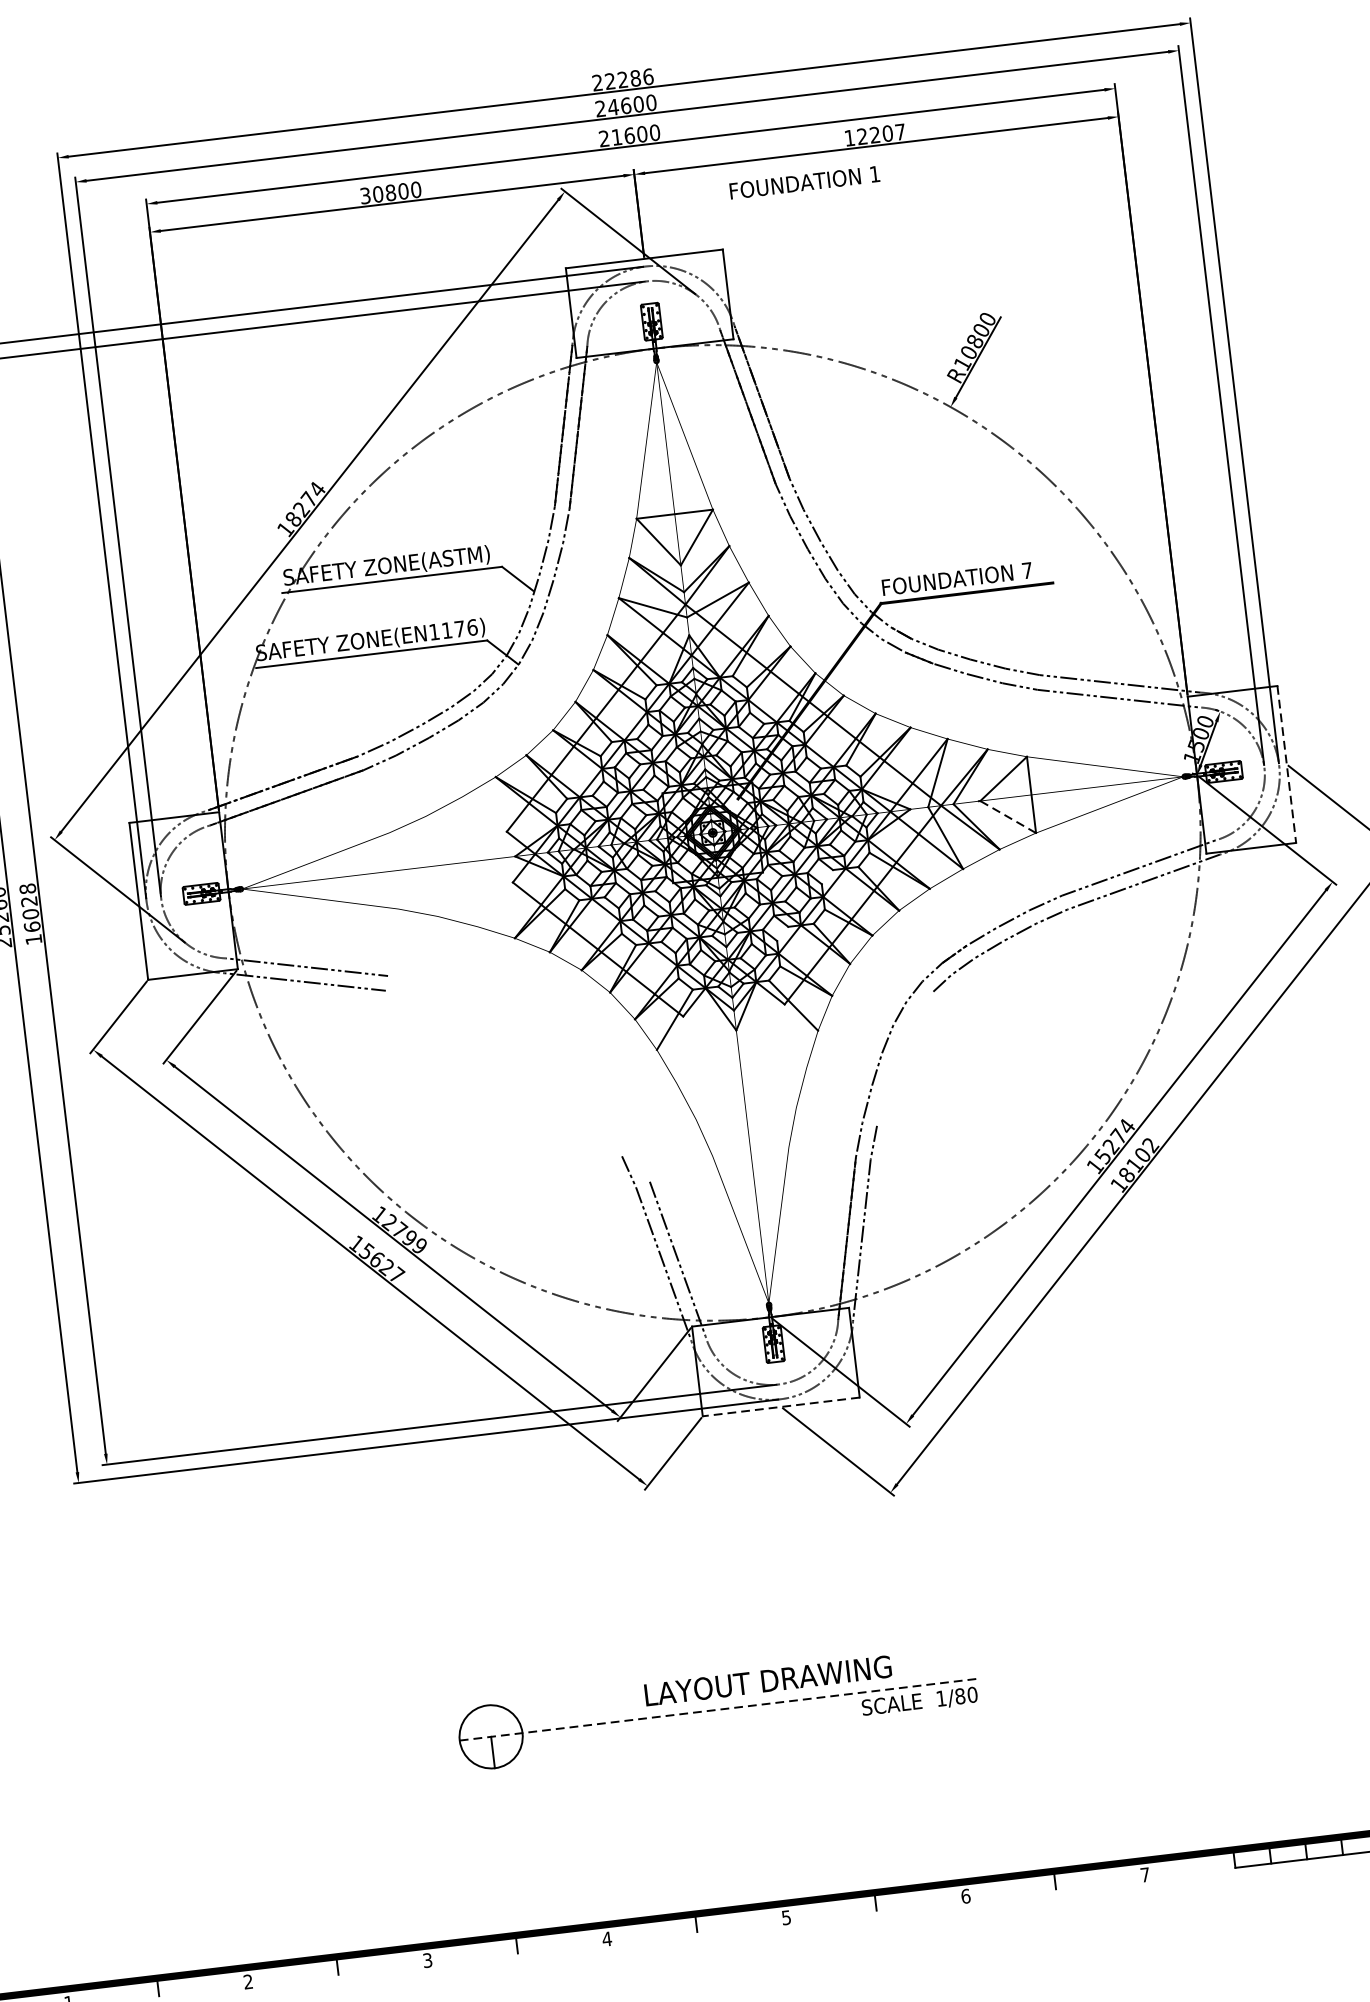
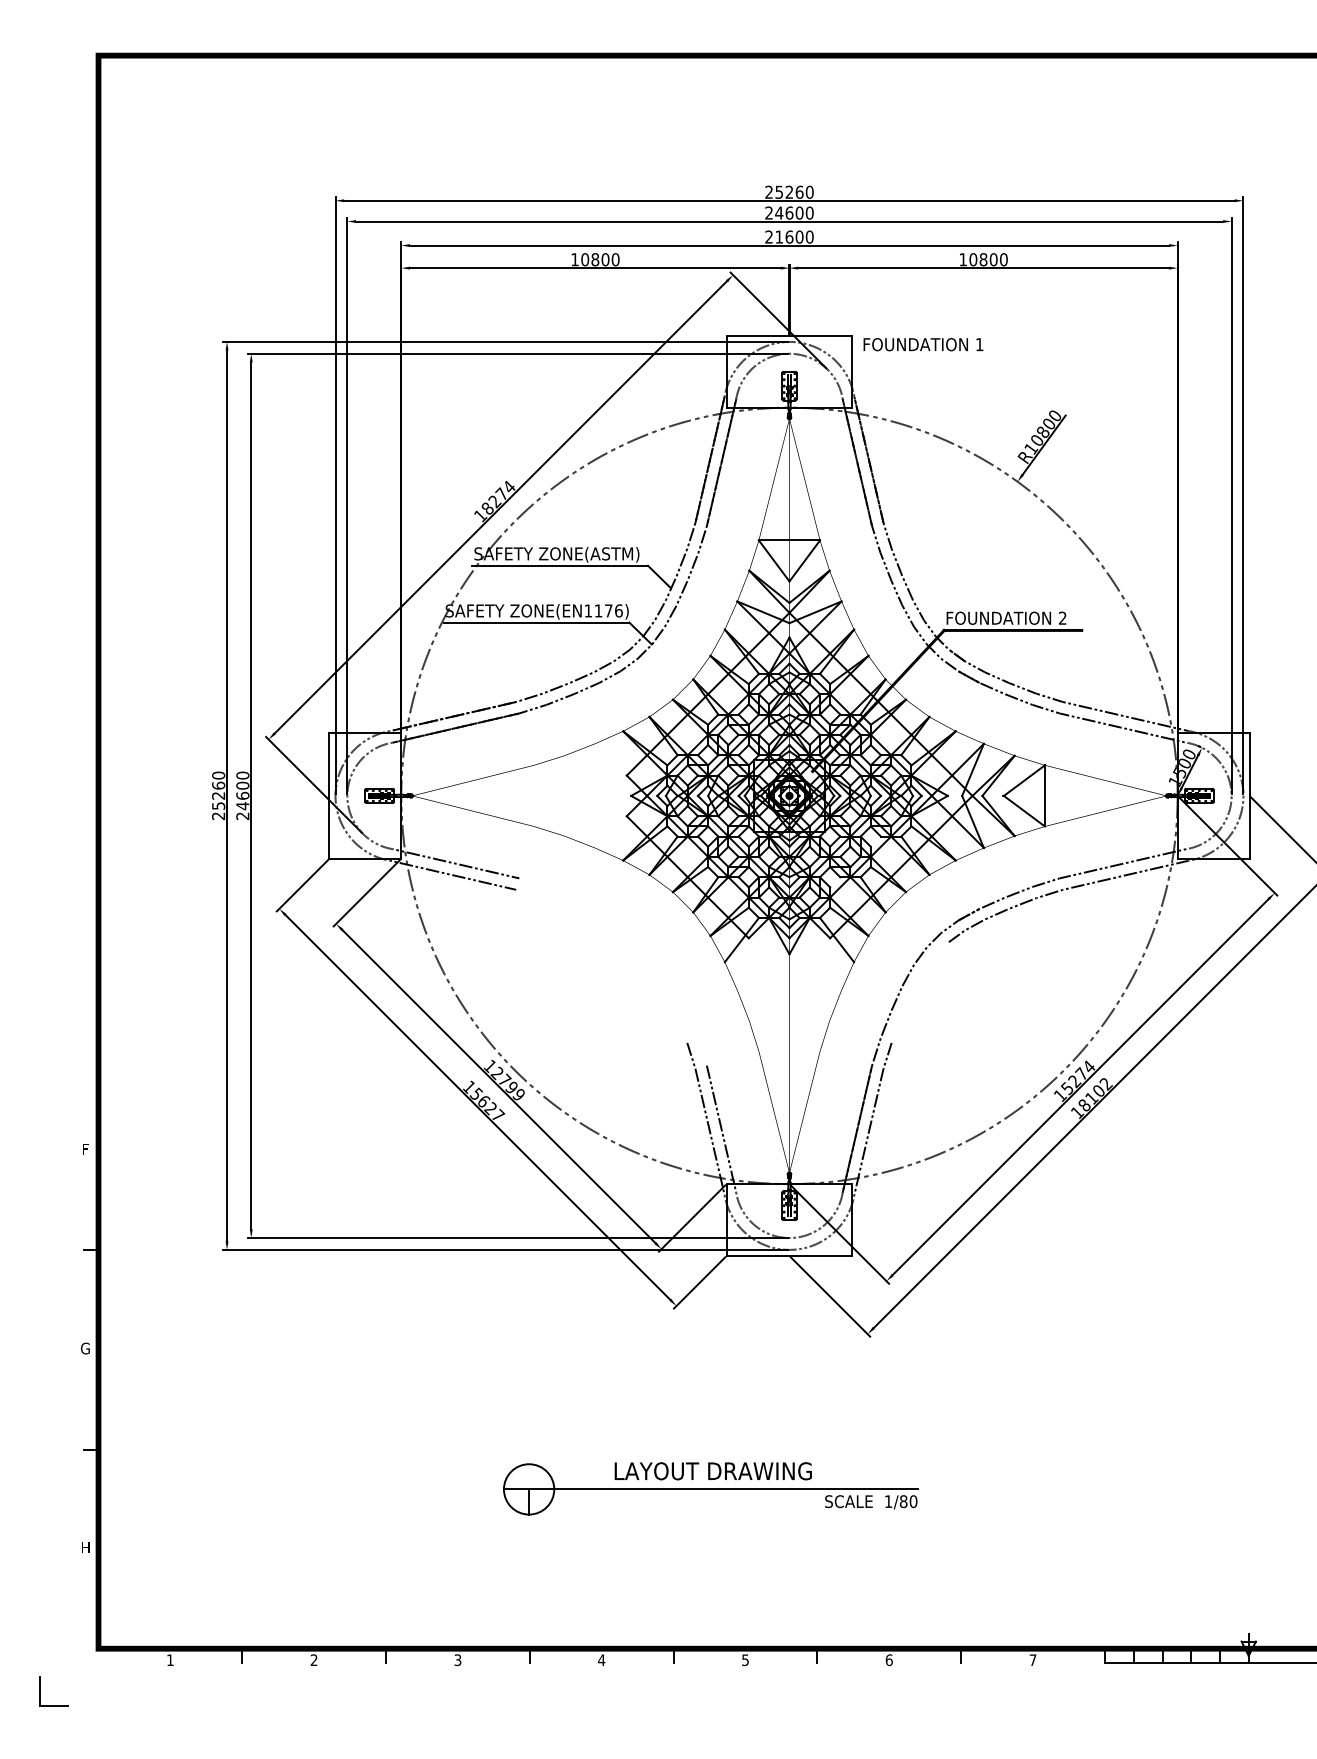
text: (629, 78) -> (794, 191), 22286 -> 25260
text: (881, 134) -> (988, 259), 12207 -> 10800
text: (804, 182) -> (923, 344), moved
text: (364, 195) -> (574, 259), 30800 -> 10800
text: (1026, 569) -> (1062, 617), 7 -> 2
line: (1286, 763) -> (1249, 795), dashed -> solid
line: (1008, 817) -> (1024, 811), dashed -> solid
text: (30, 913) -> (242, 795), 16028 -> 24600
line: (781, 1407) -> (789, 1256), dashed -> solid
text: (767, 1681) -> (712, 1471), moved
line: (718, 1709) -> (711, 1489), dashed -> solid

